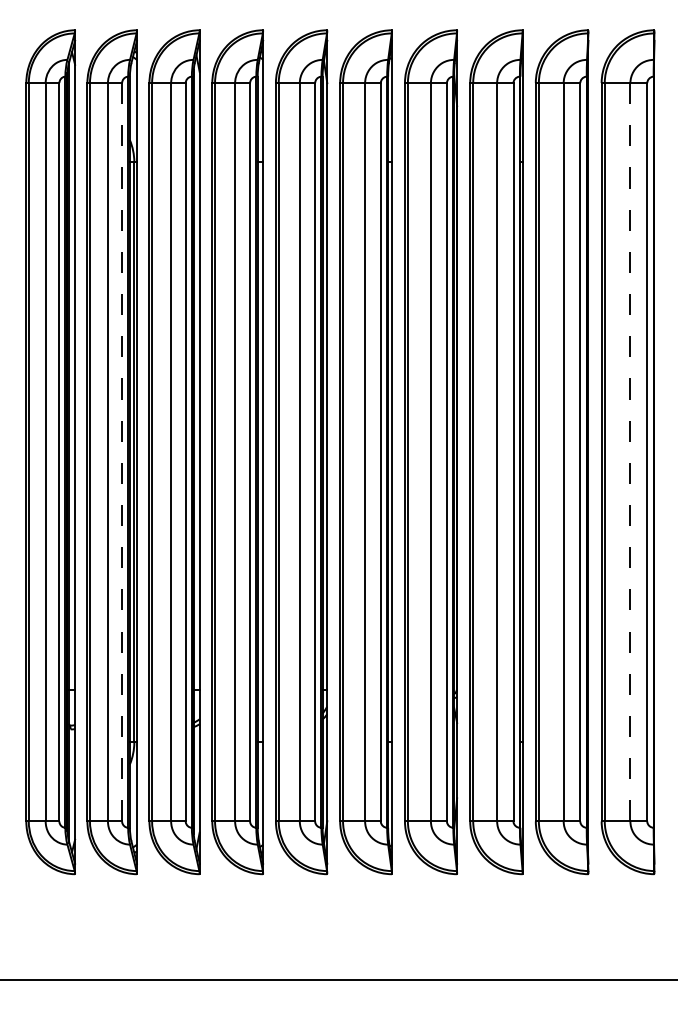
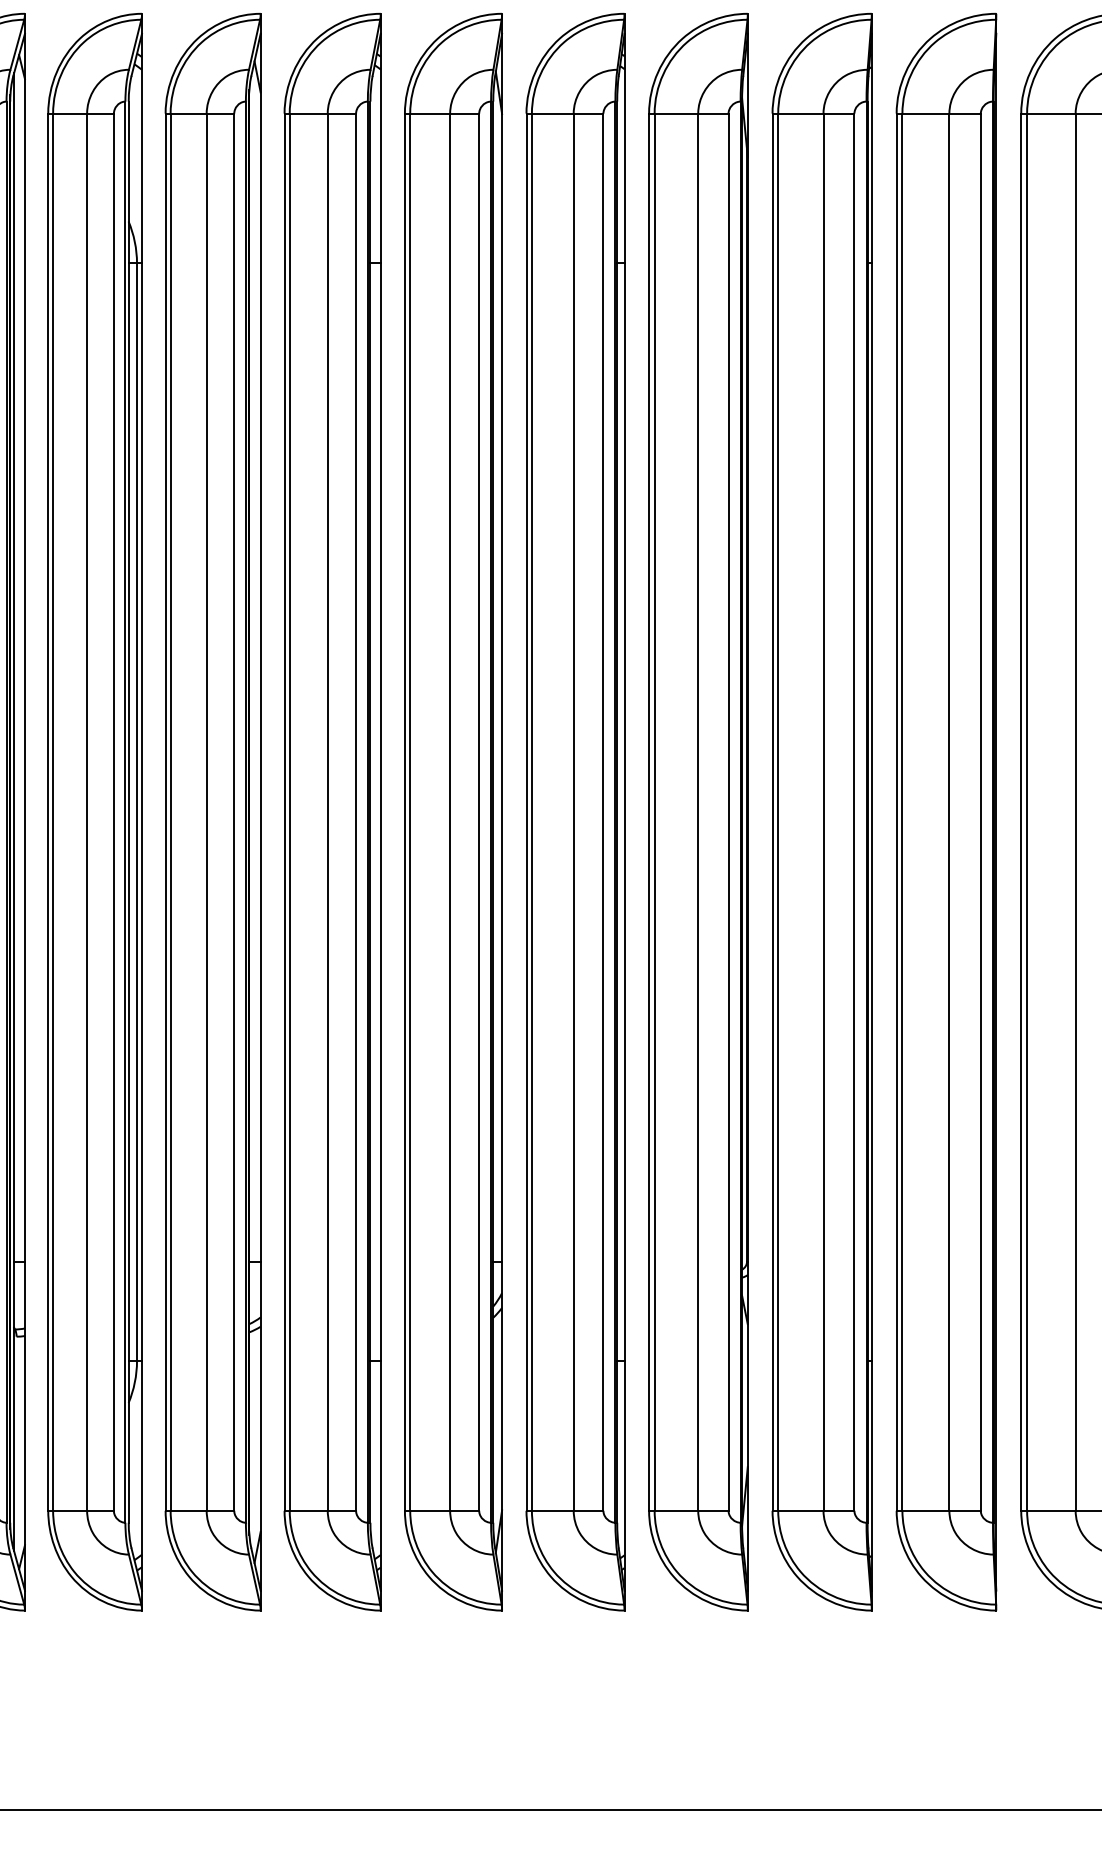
line: (122, 451) -> (114, 810), dashed -> solid
line: (630, 451) -> (1075, 810), dashed -> solid

